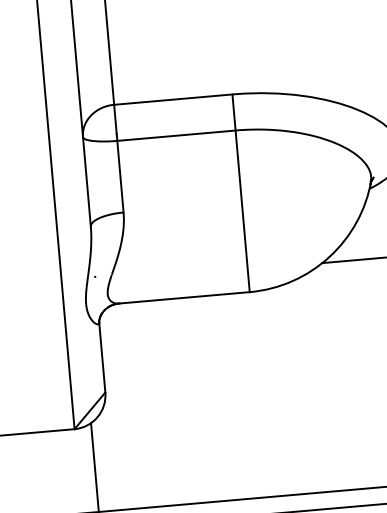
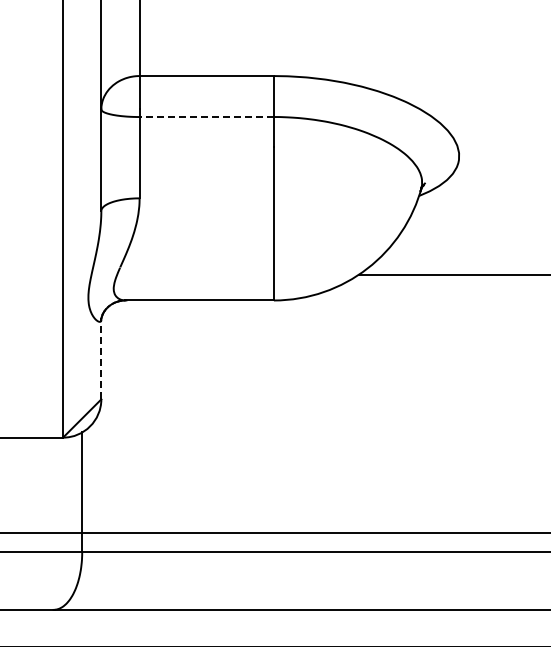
line: (176, 136) -> (206, 117), solid -> dashed
line: (102, 357) -> (101, 359), solid -> dashed

